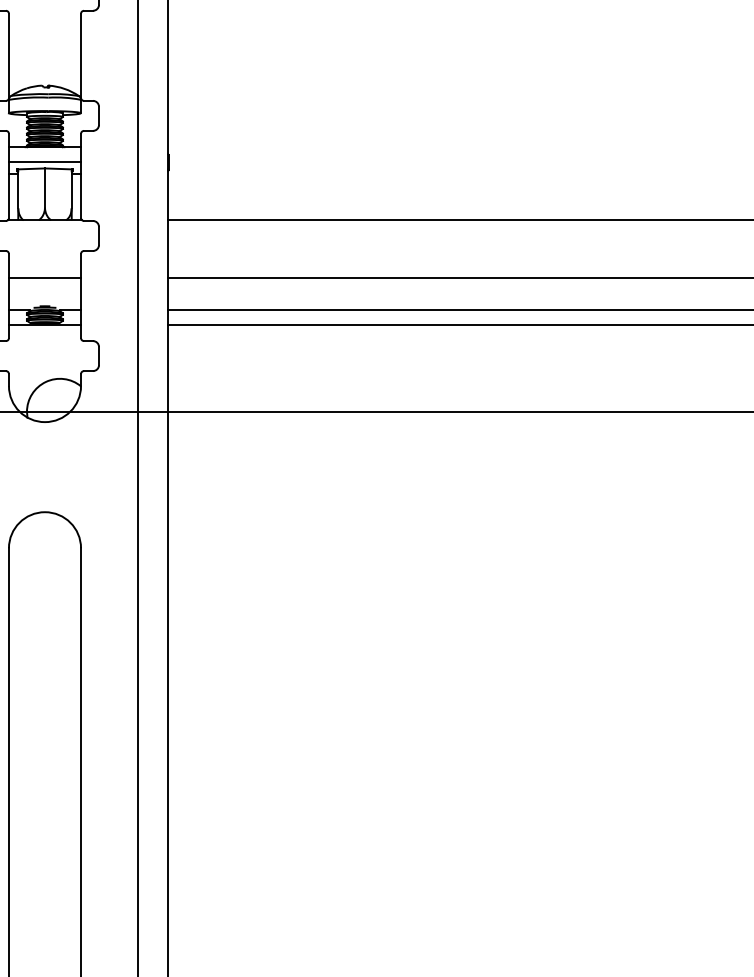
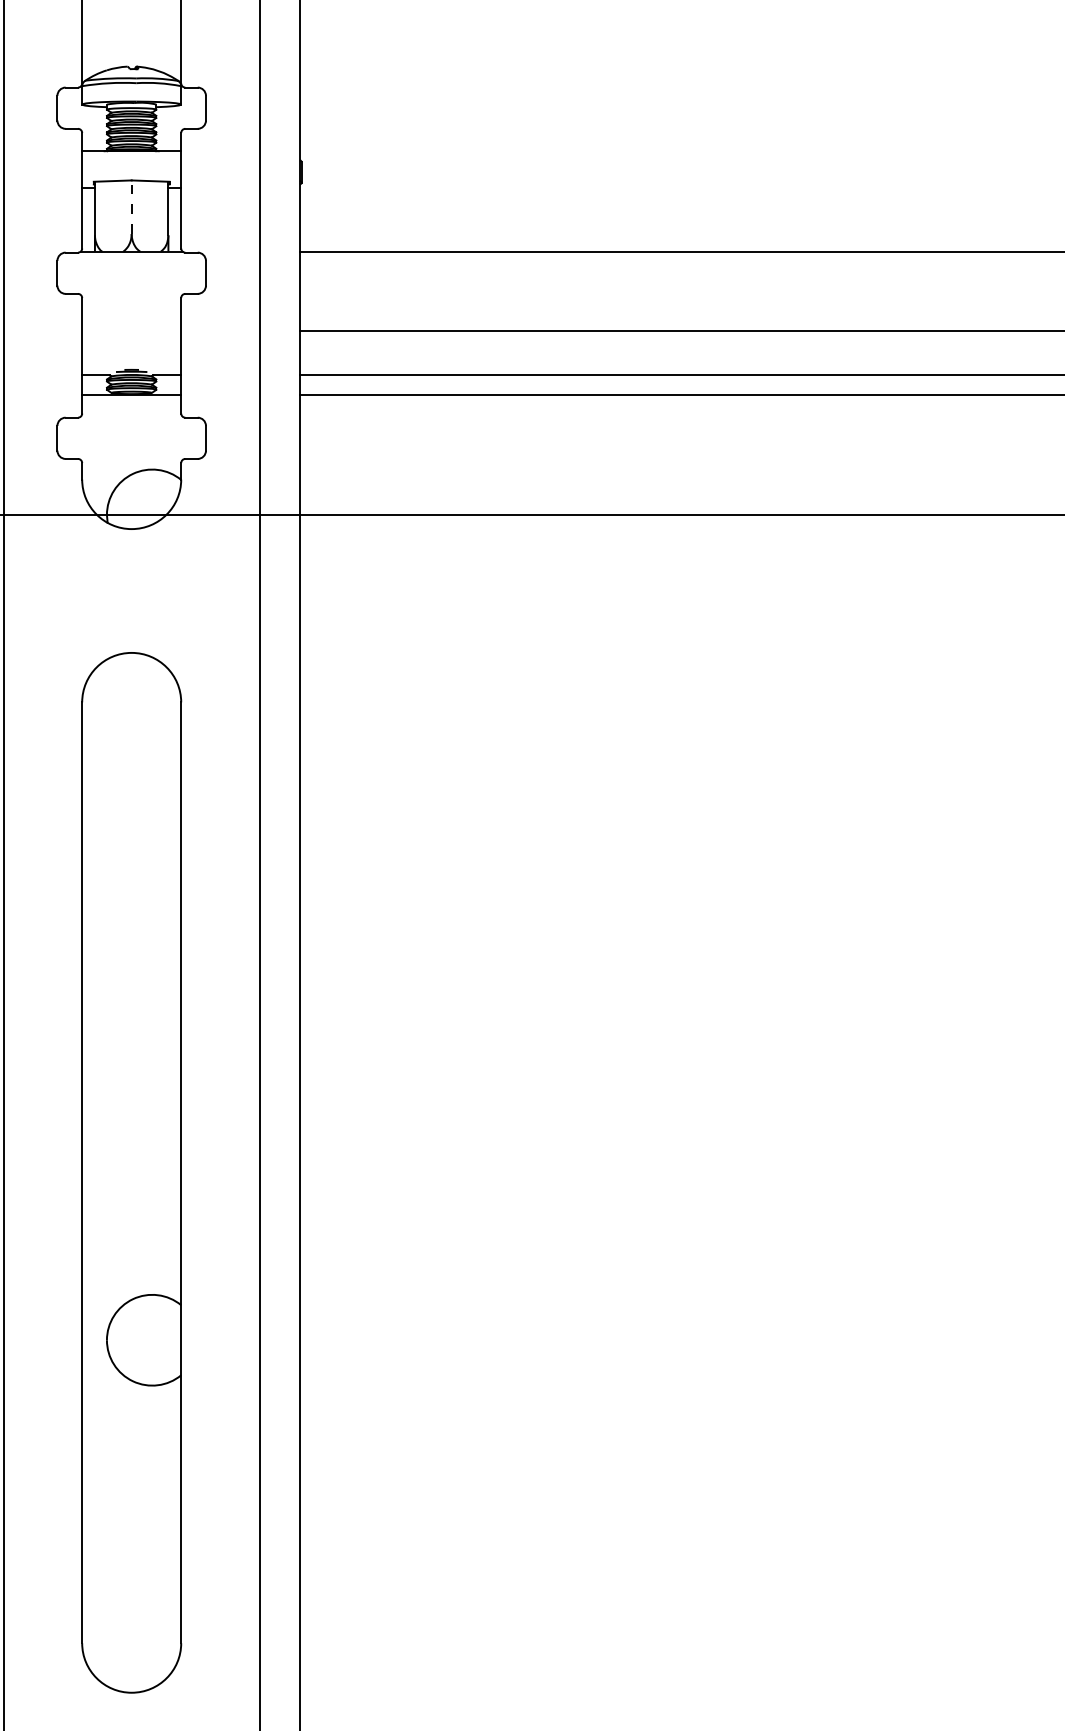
line: (44, 161) -> (131, 171), removed
line: (44, 188) -> (131, 207), solid -> dashed
line: (44, 277) -> (131, 330), removed

